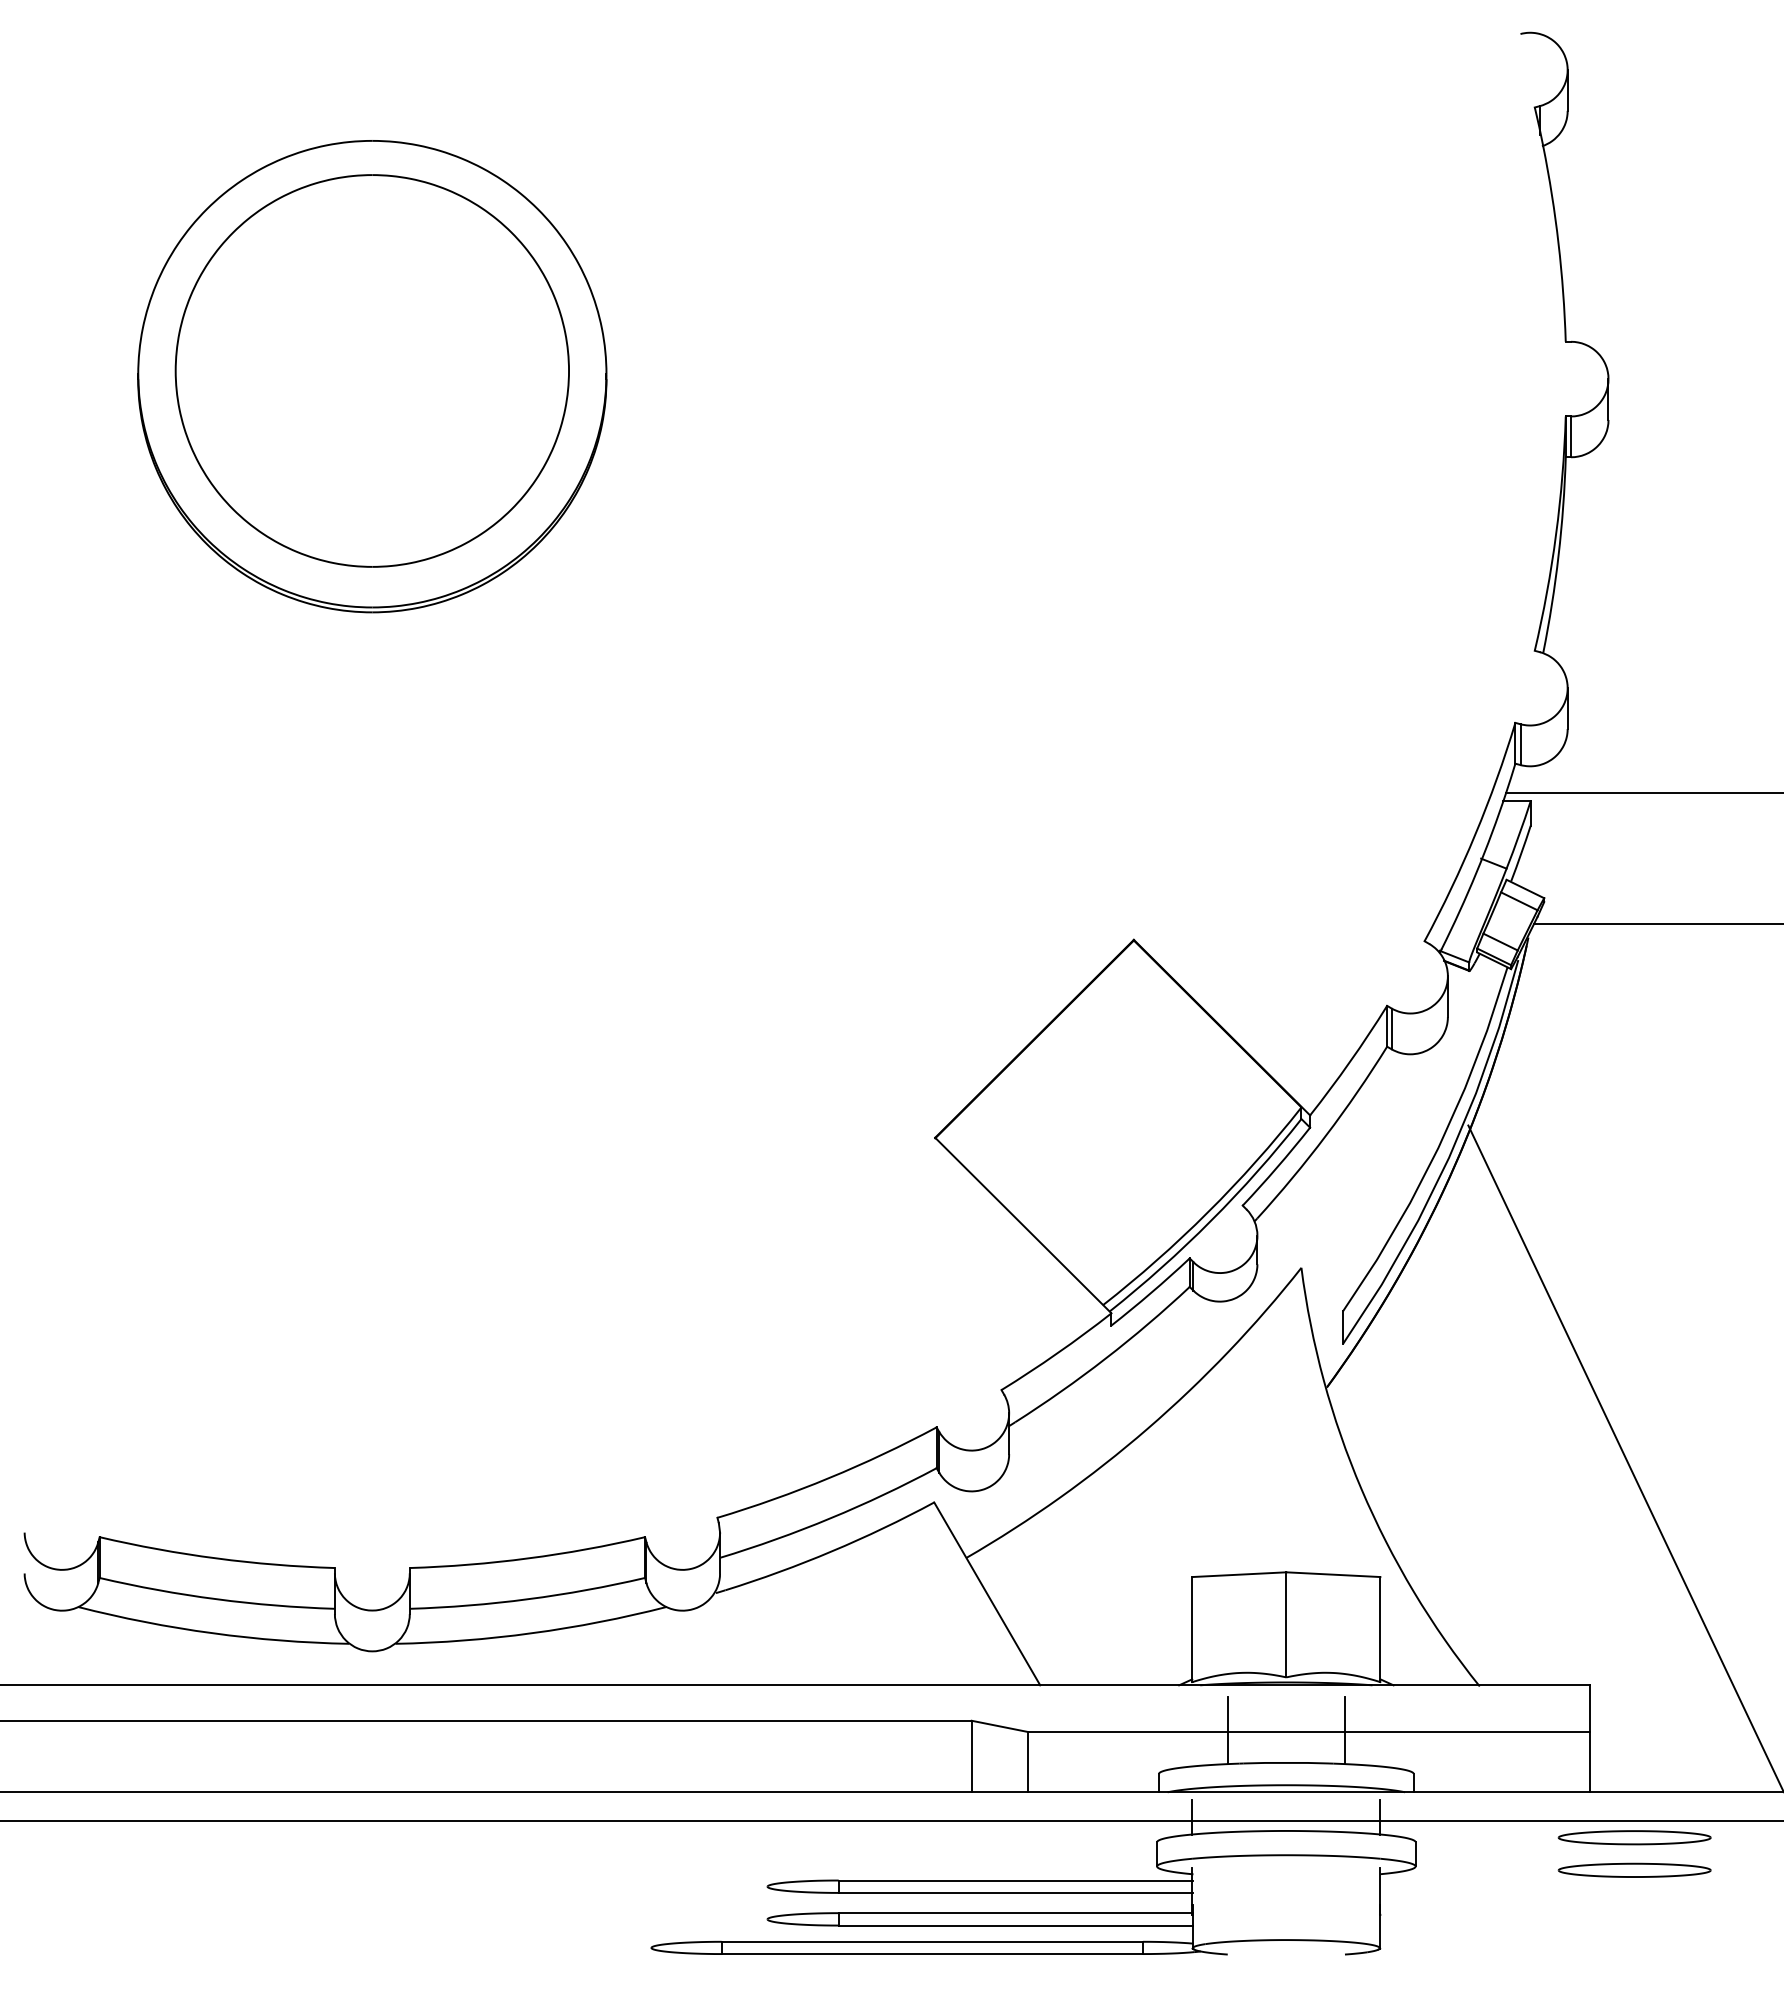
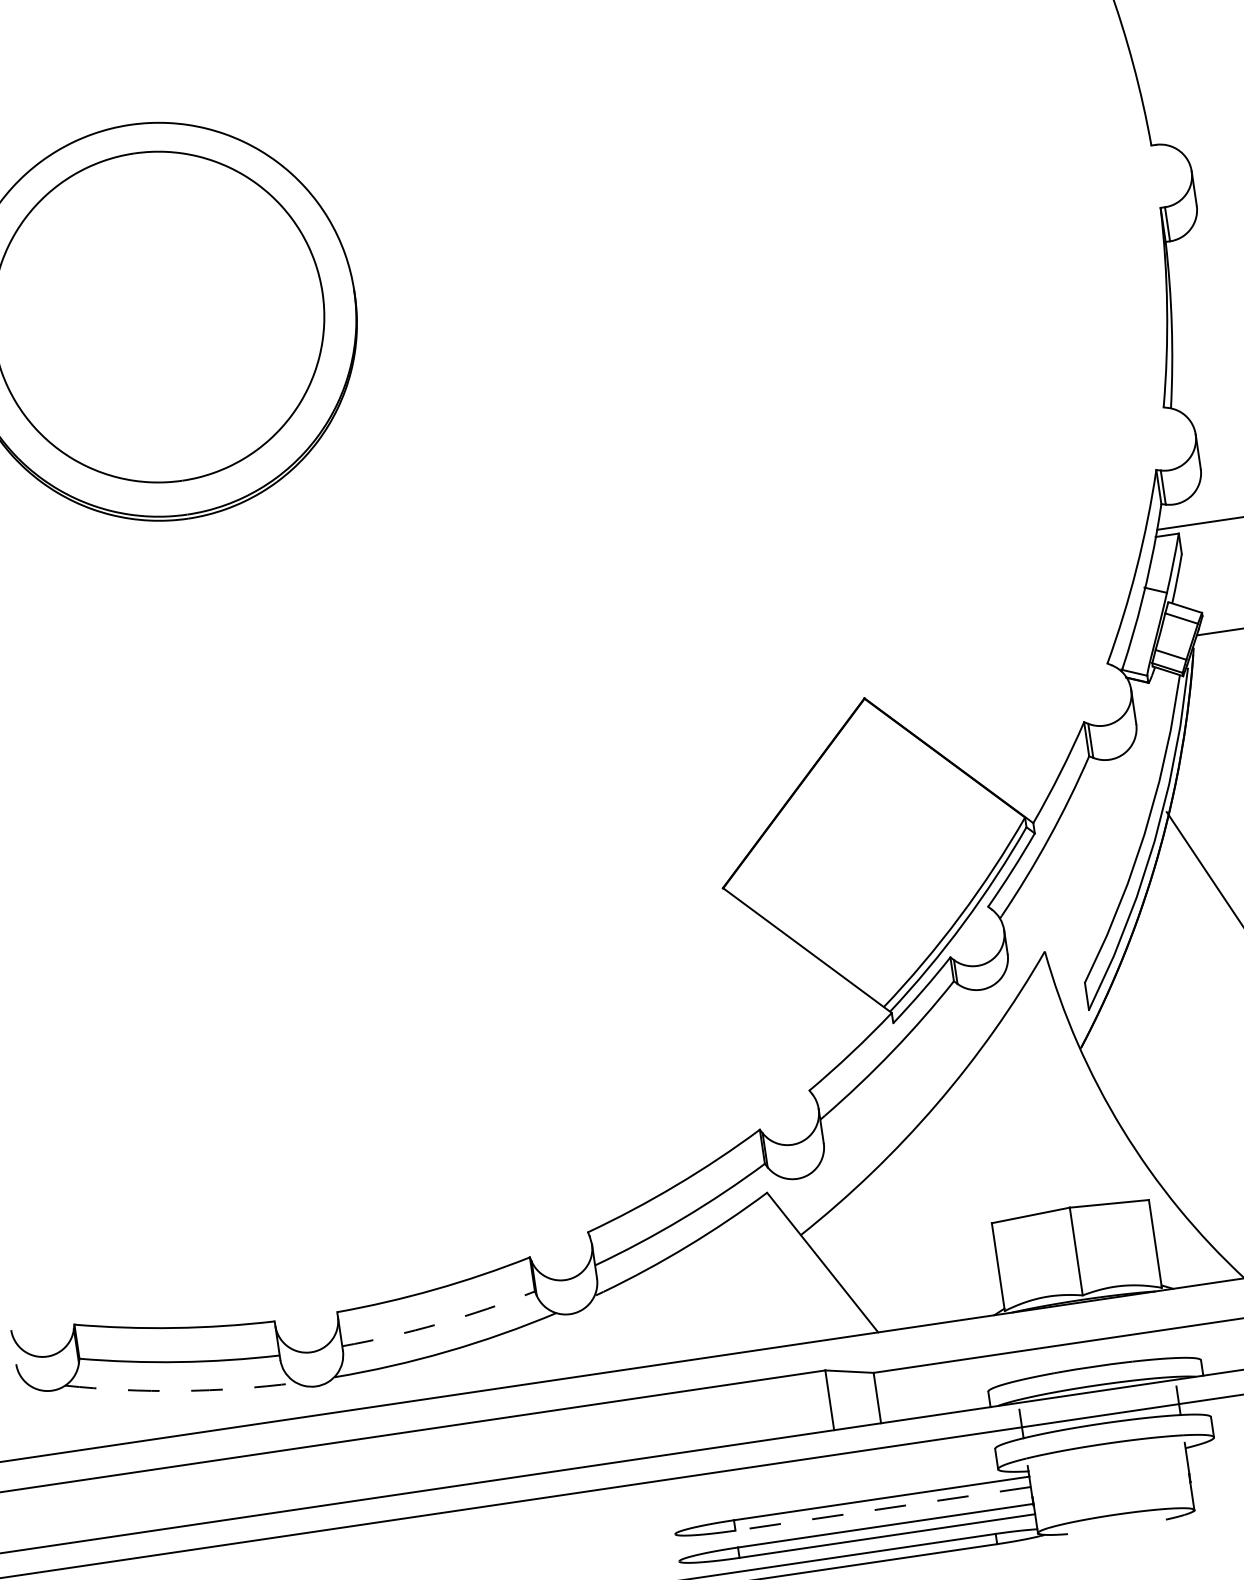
arc: (528, 1599) -> (440, 1323), solid -> dashed
arc: (212, 1633) -> (180, 1391), solid -> dashed
line: (1227, 1730) -> (1040, 1347), removed
line: (1344, 1730) -> (1137, 1332), removed
line: (1015, 1892) -> (883, 1508), solid -> dashed

